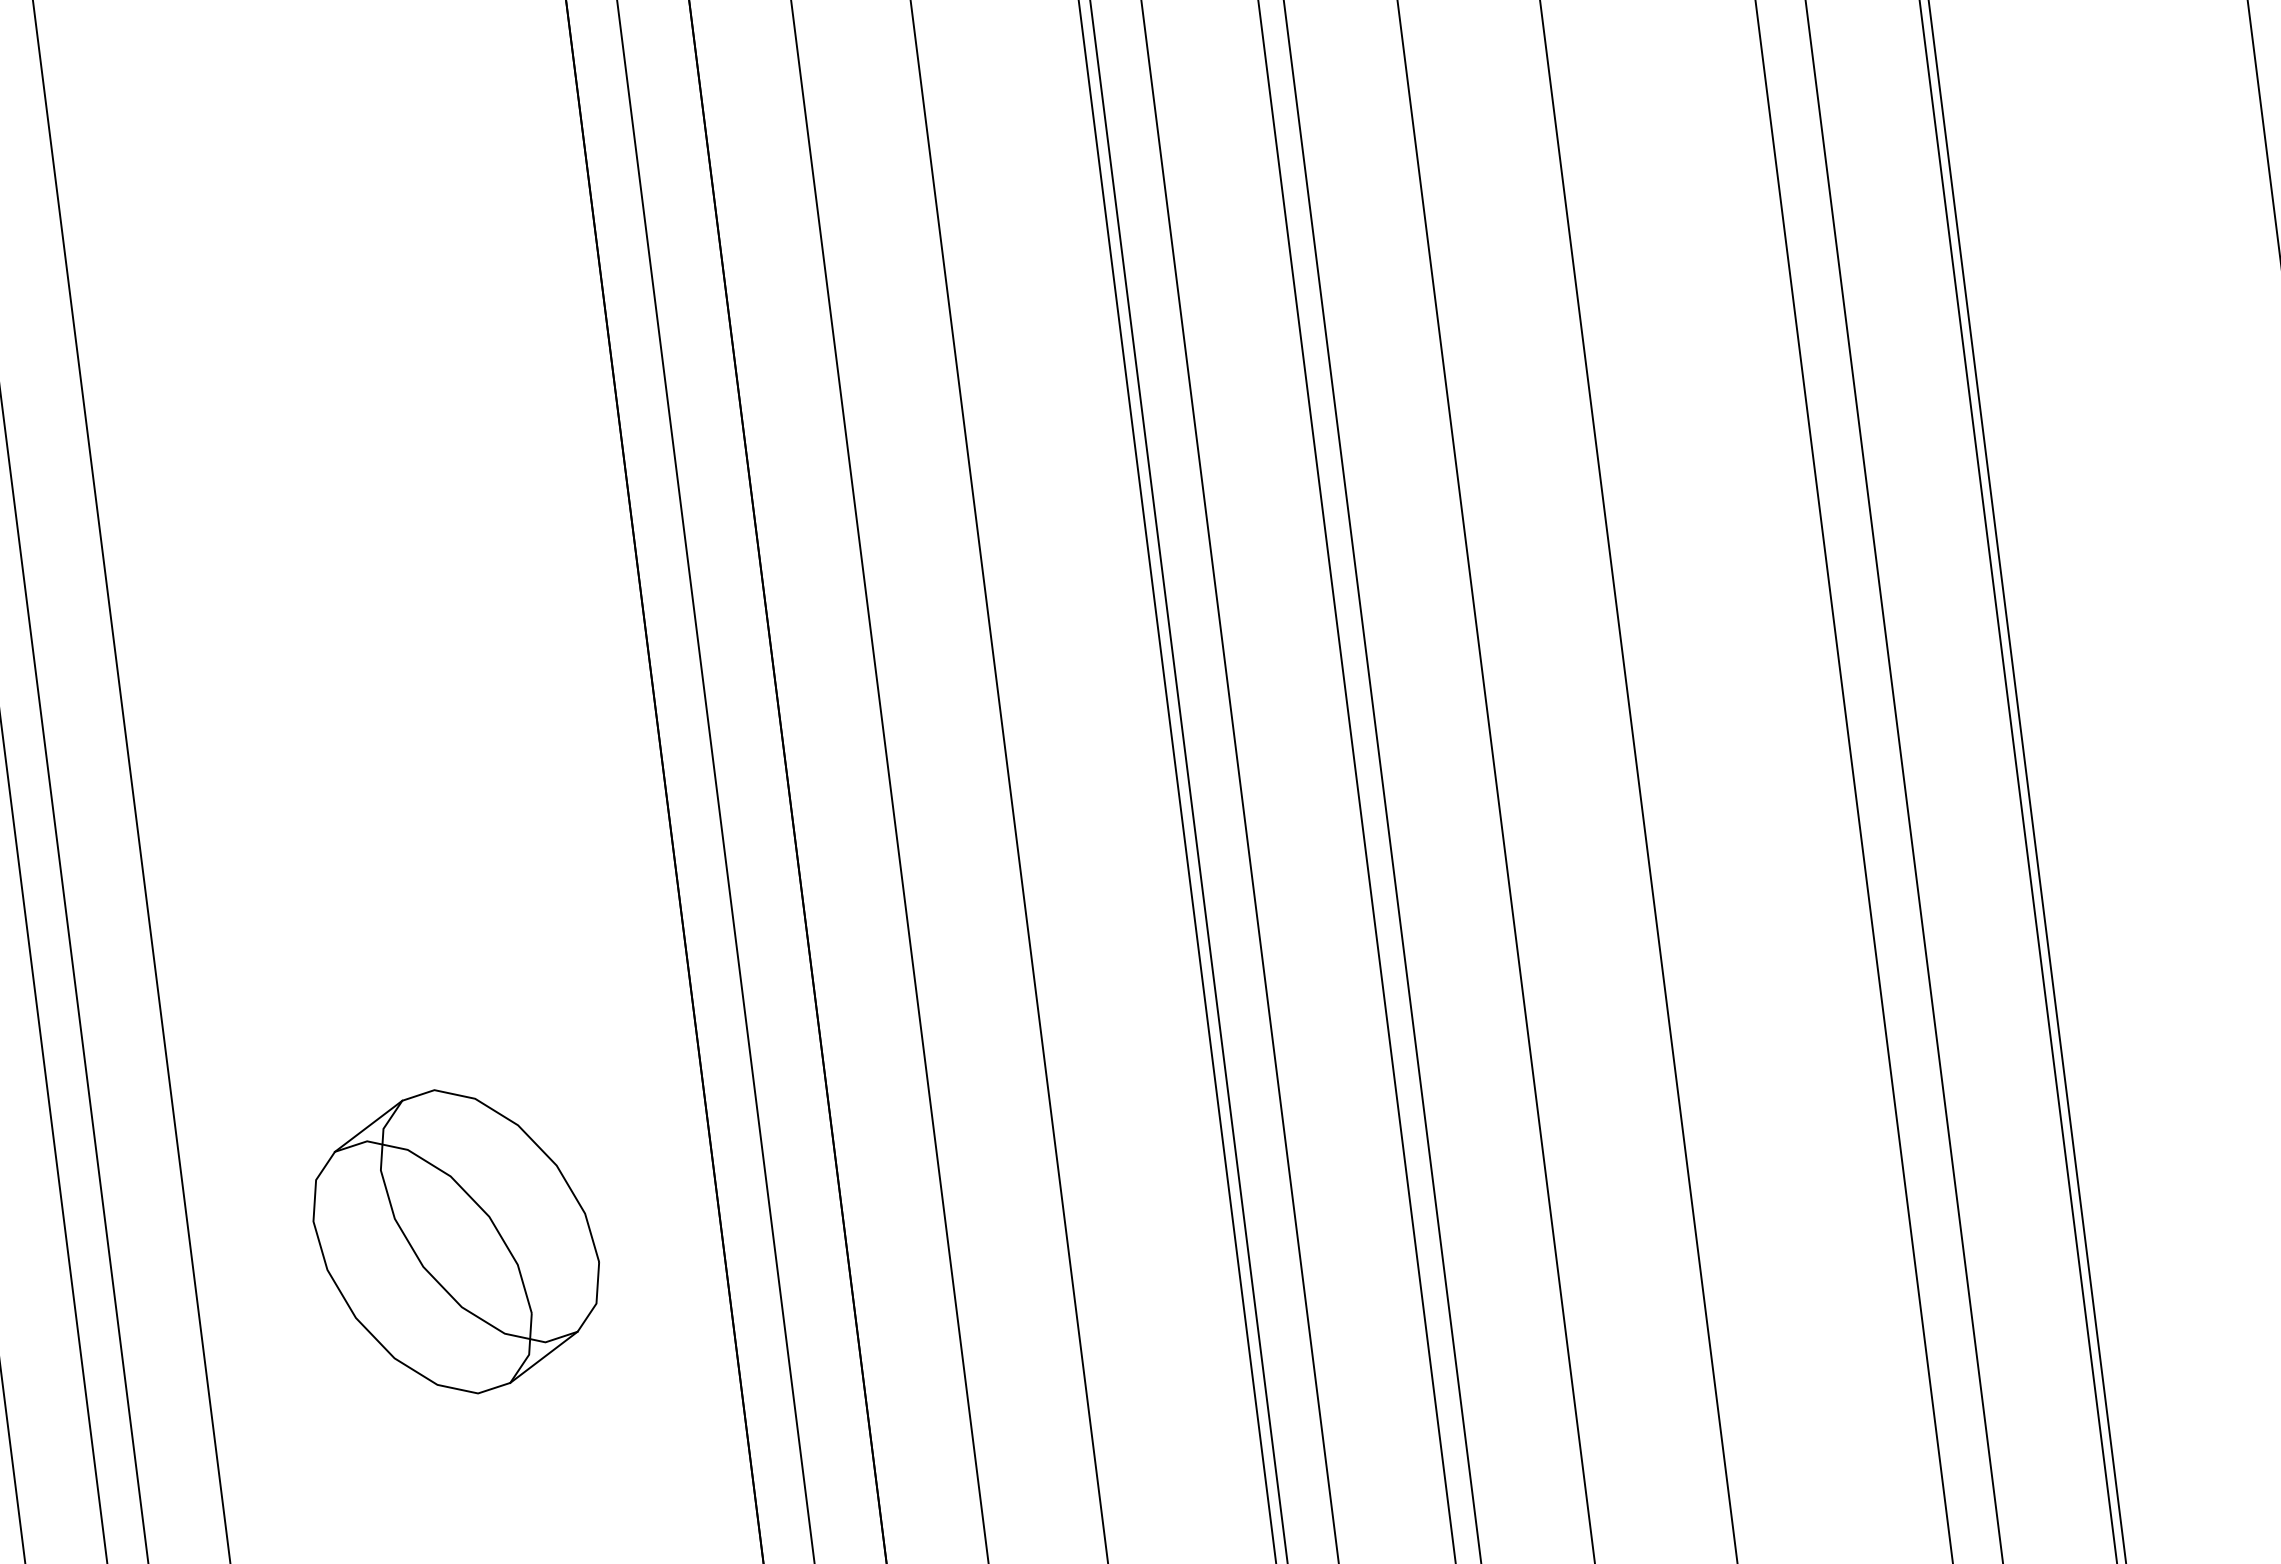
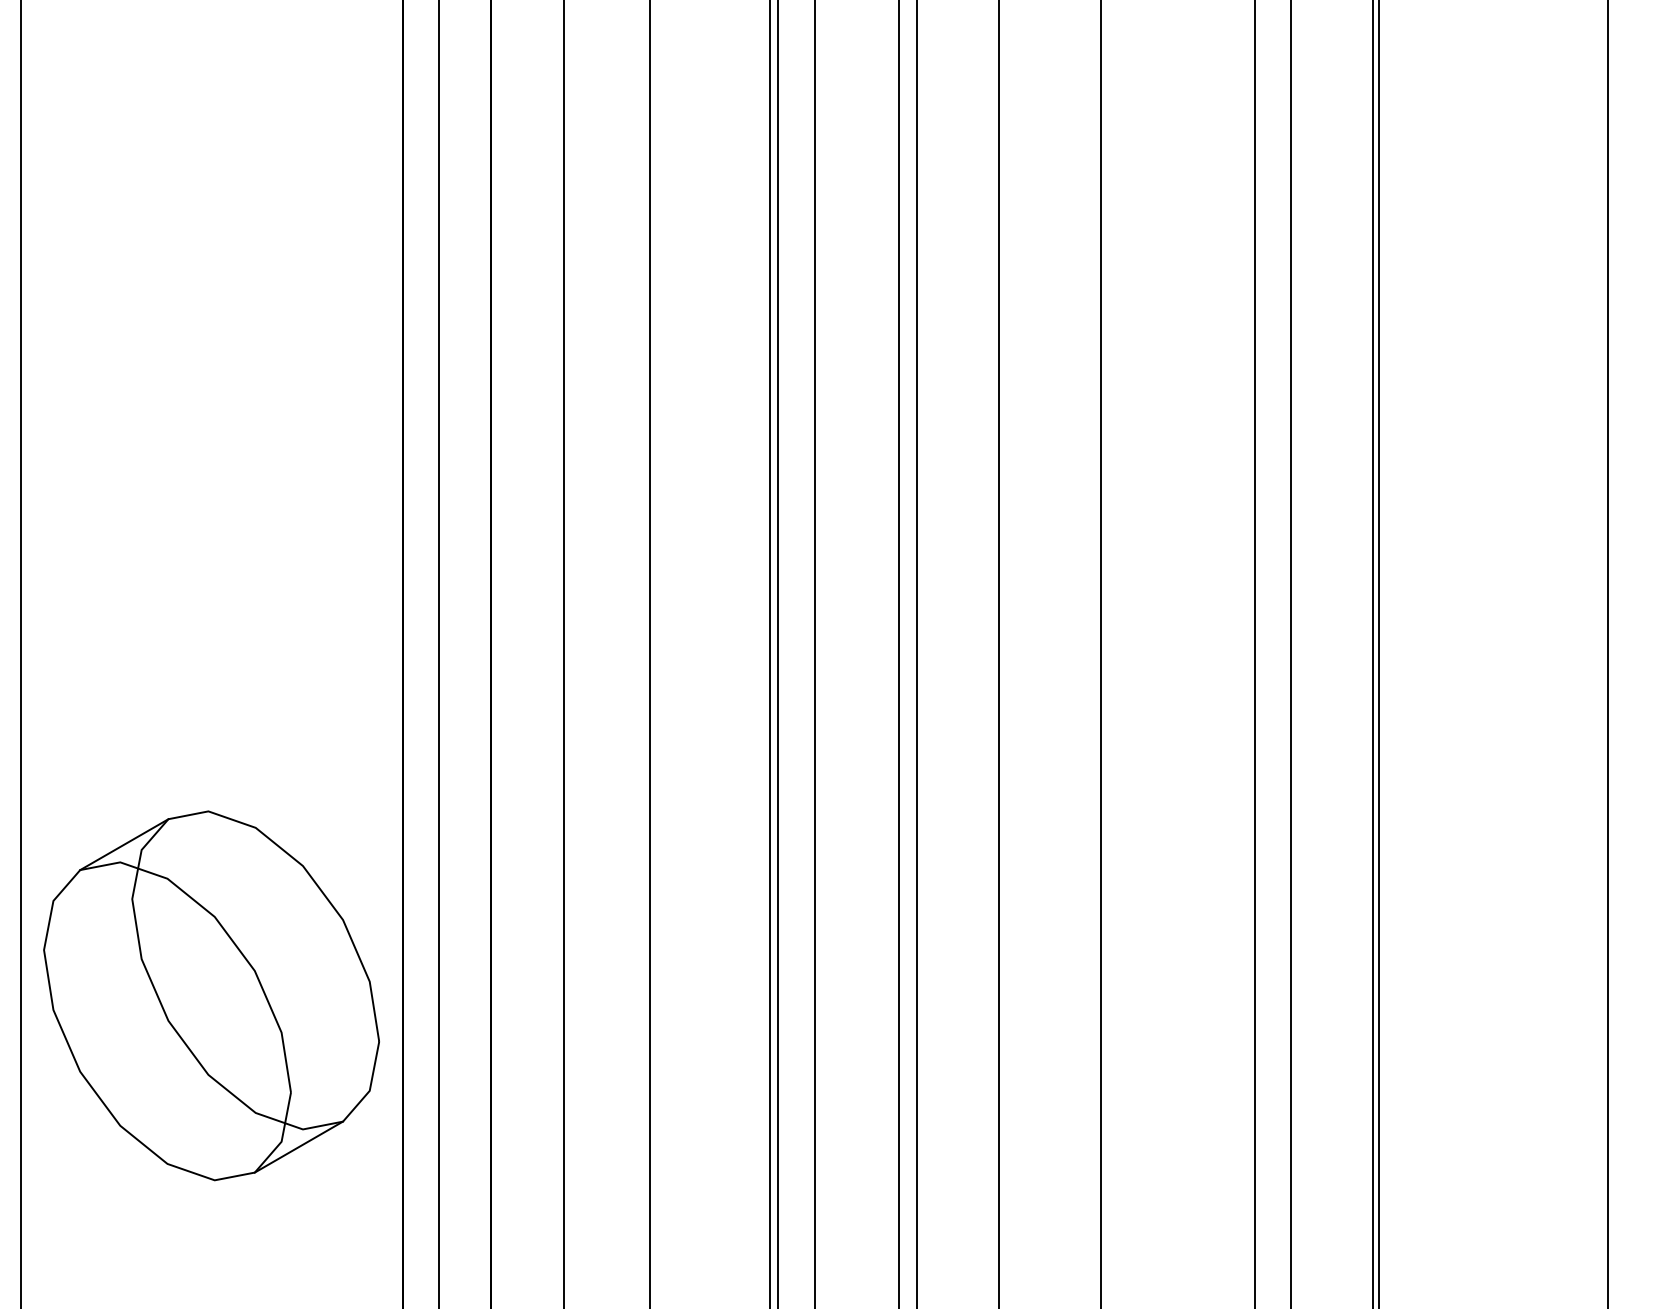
part: (456, 1241) -> (211, 995), size x1.67

